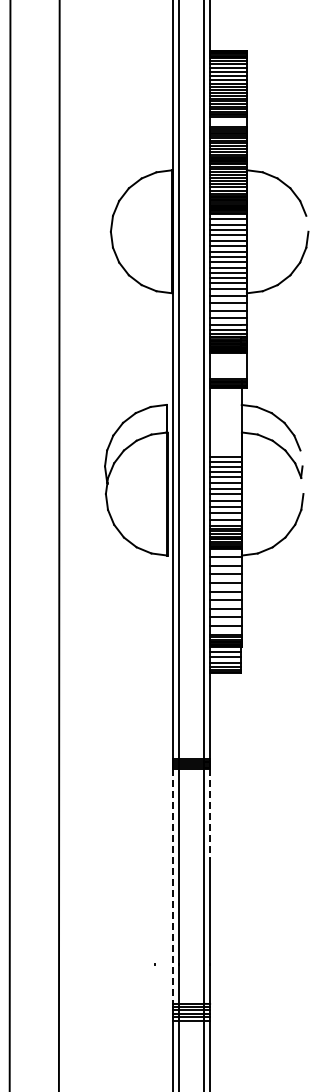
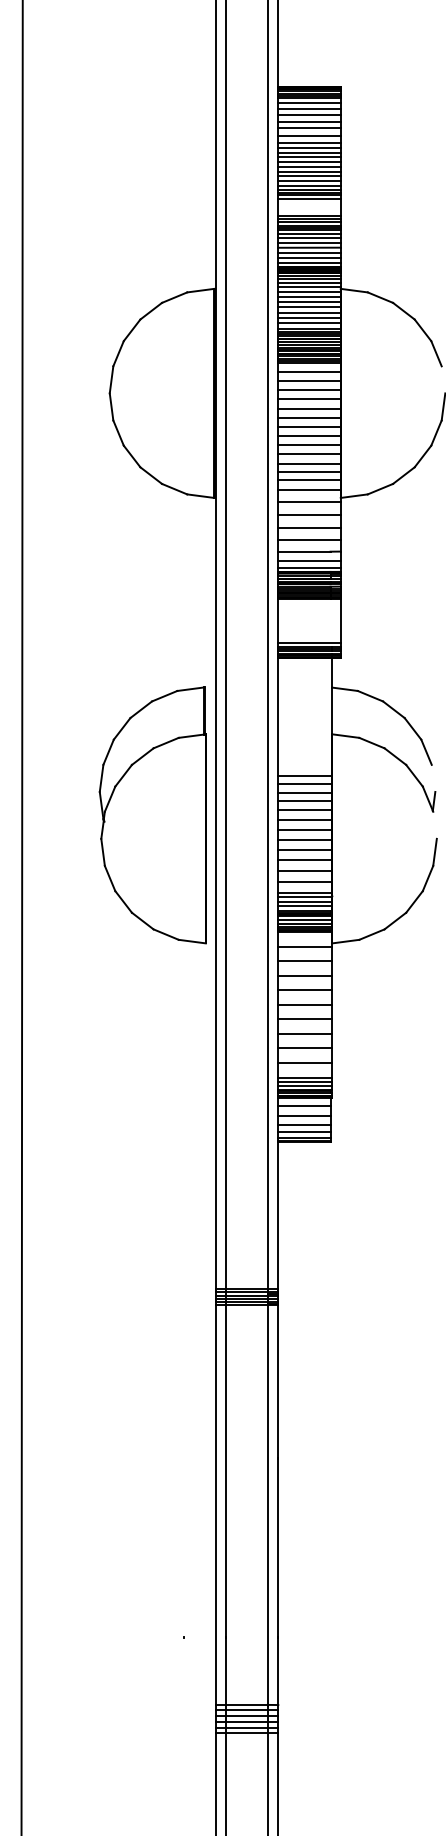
line: (210, 814) -> (278, 1383), dashed -> solid
line: (173, 886) -> (216, 1505), dashed -> solid

